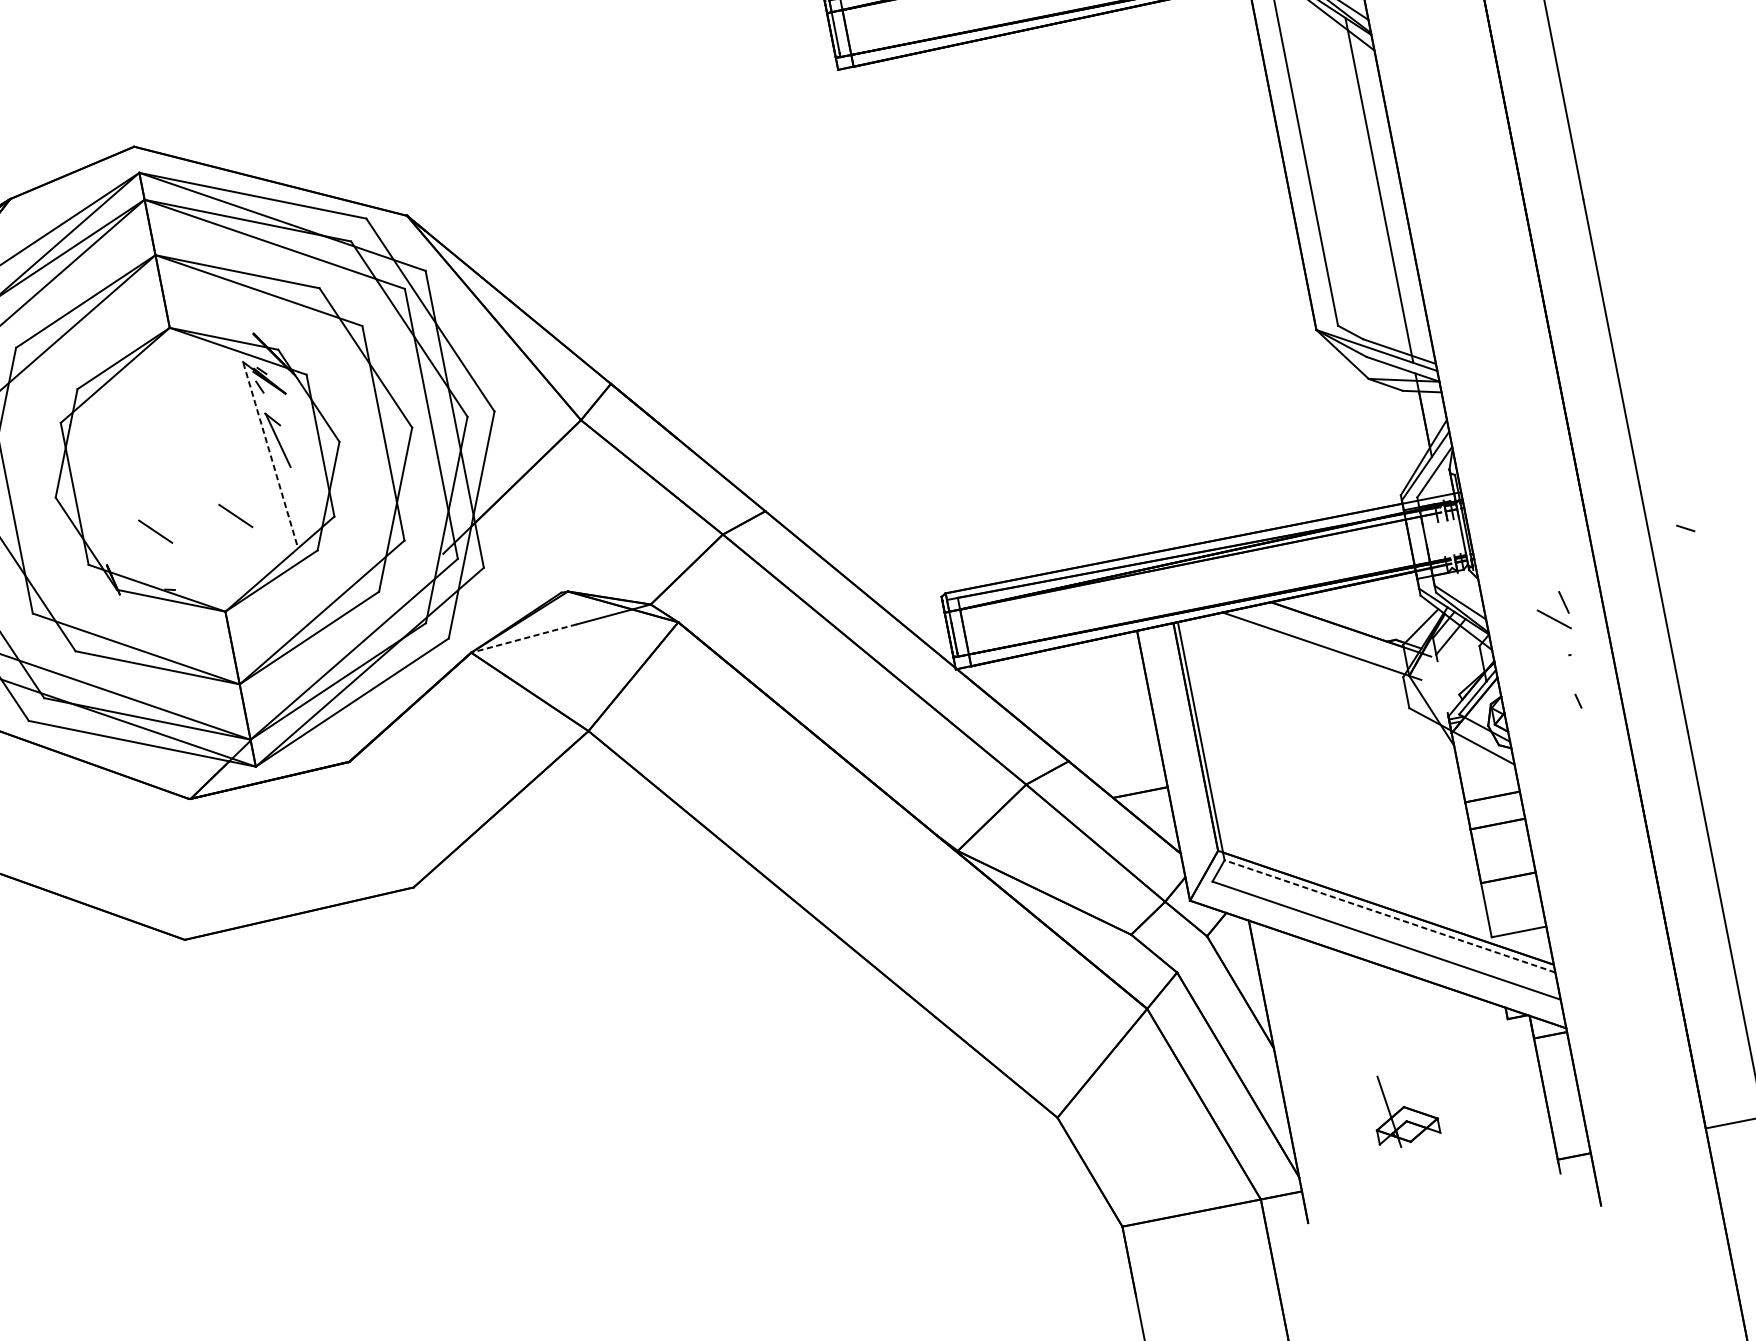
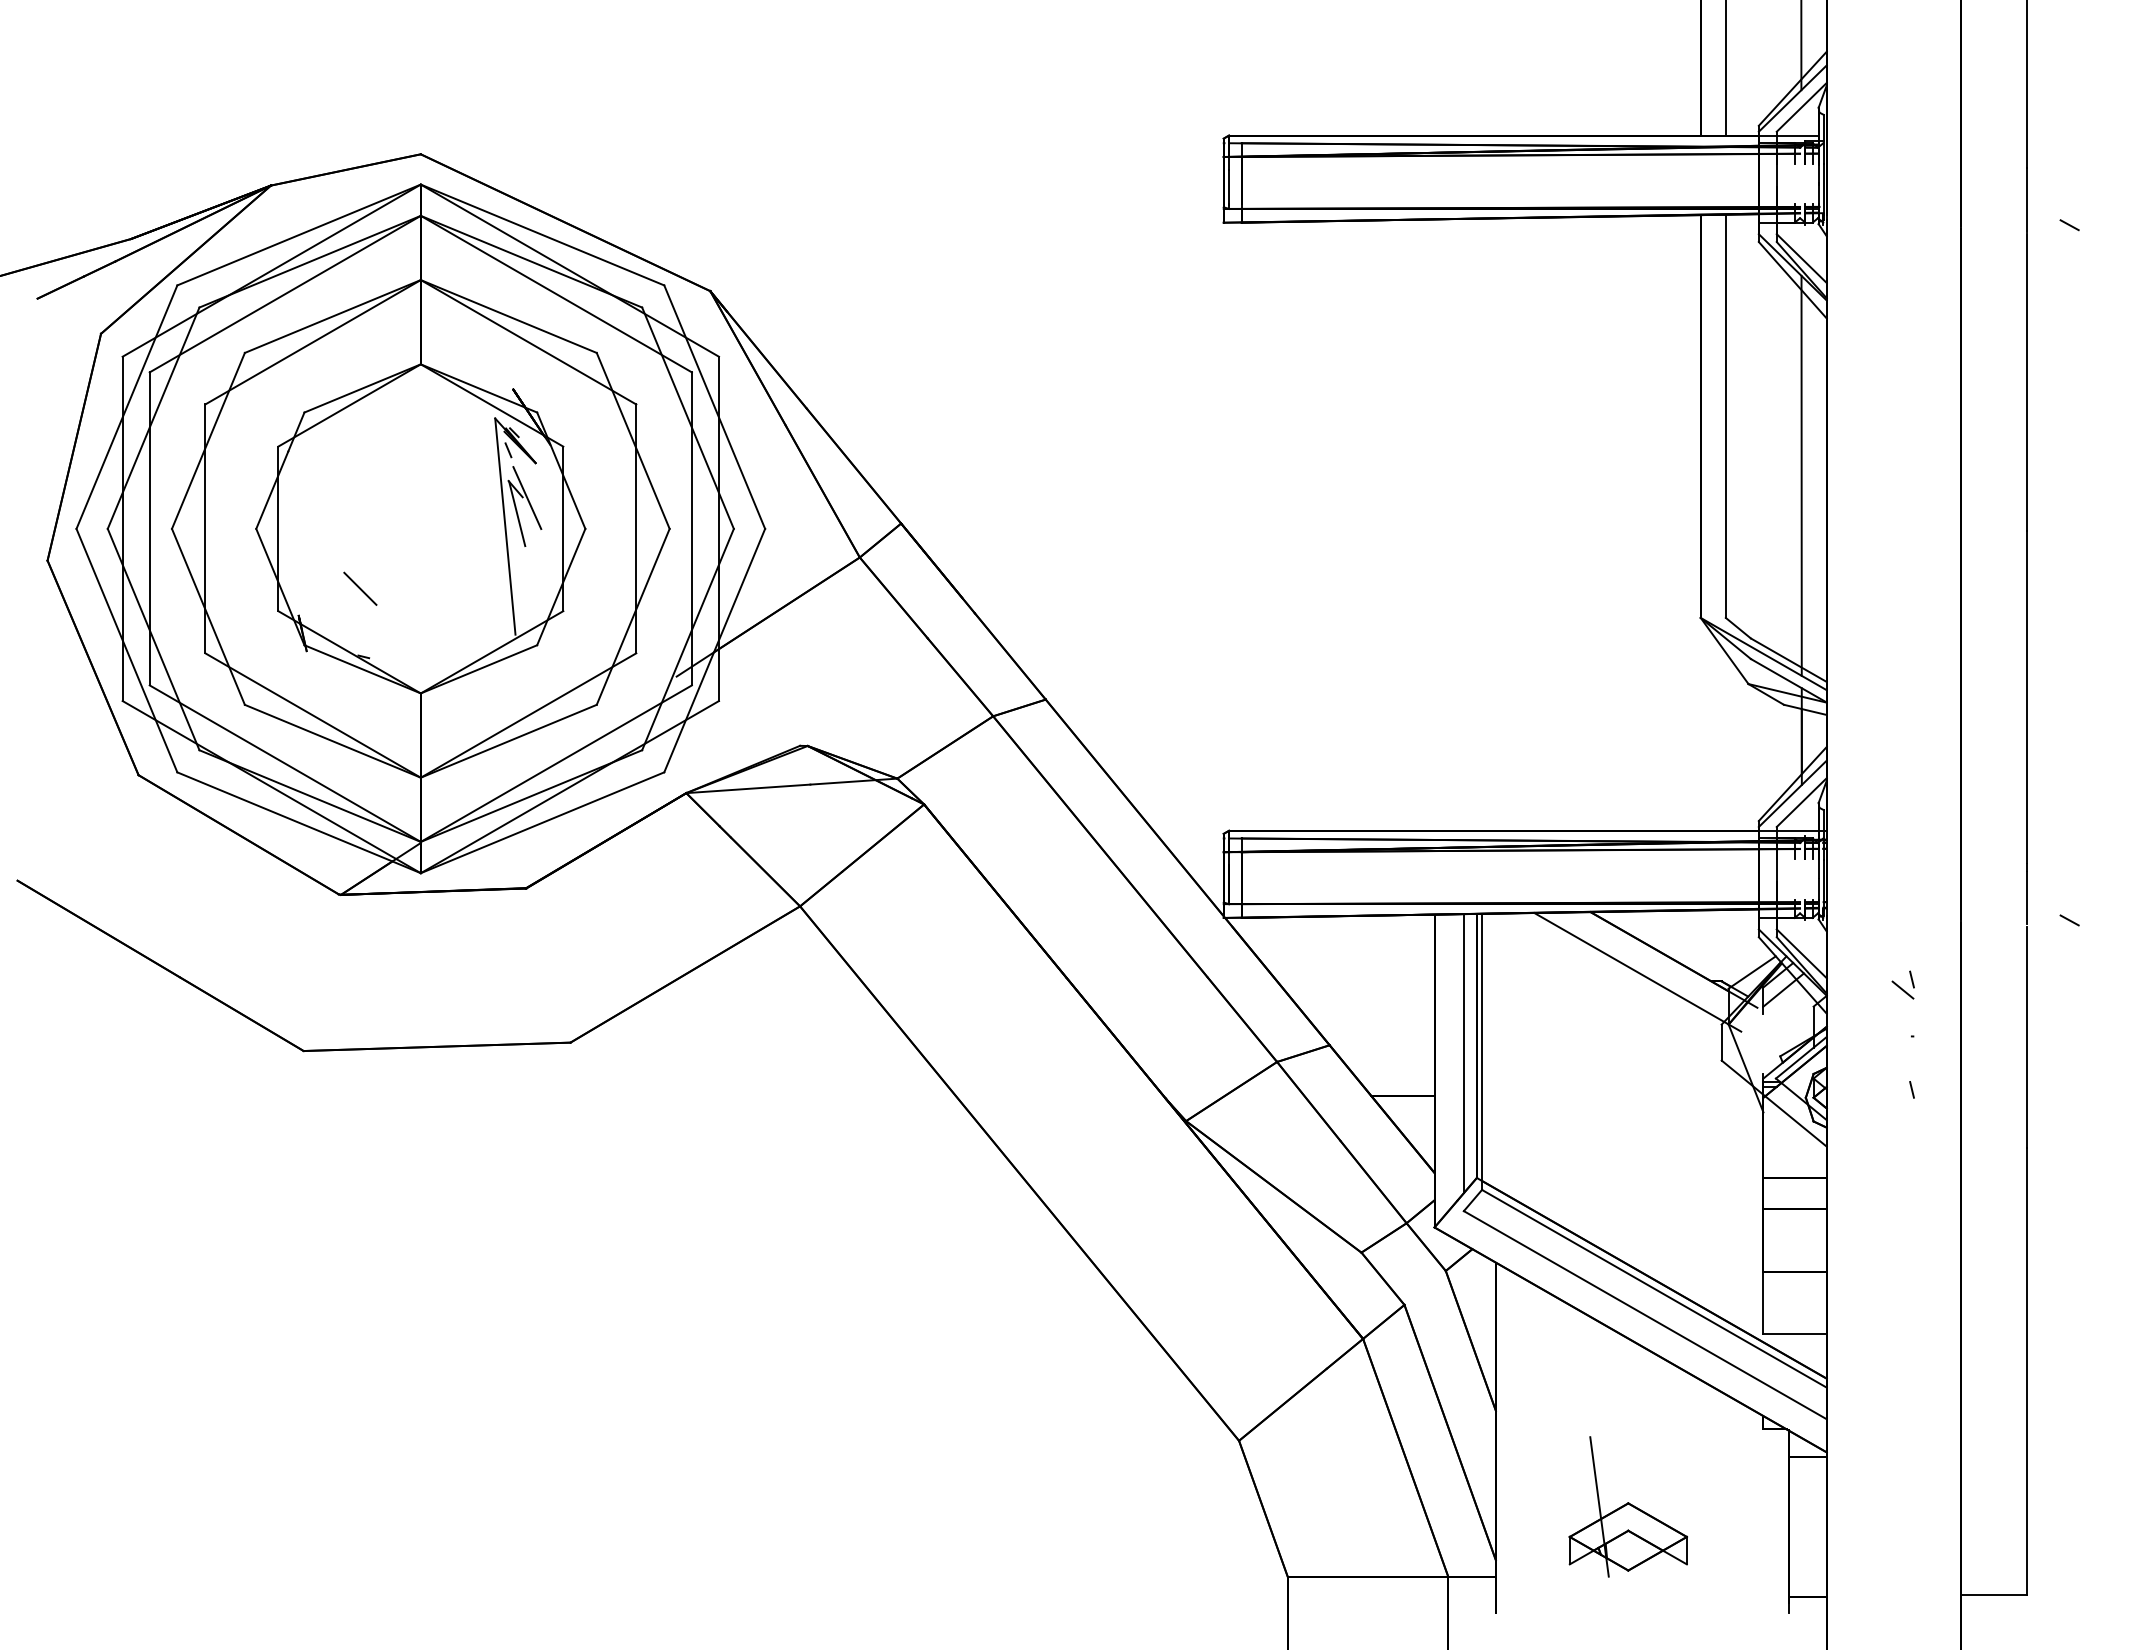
line: (284, 425) -> (527, 498), added
line: (270, 453) -> (505, 526), dashed -> solid
line: (235, 515) -> (453, 588), removed
part: (1552, 611) -> (1902, 984), size x0.62
line: (523, 638) -> (747, 788), dashed -> solid
line: (1185, 745) -> (1463, 1053), added
line: (1389, 916) -> (1654, 1288), dashed -> solid
part: (1403, 1108) -> (1627, 1506), size x1.67

